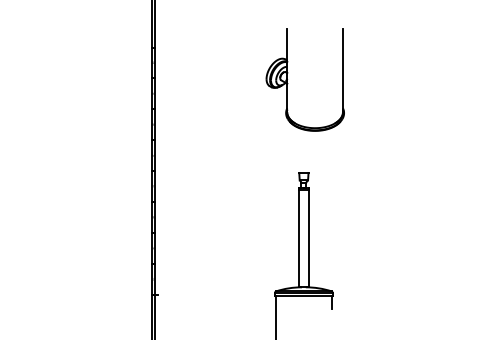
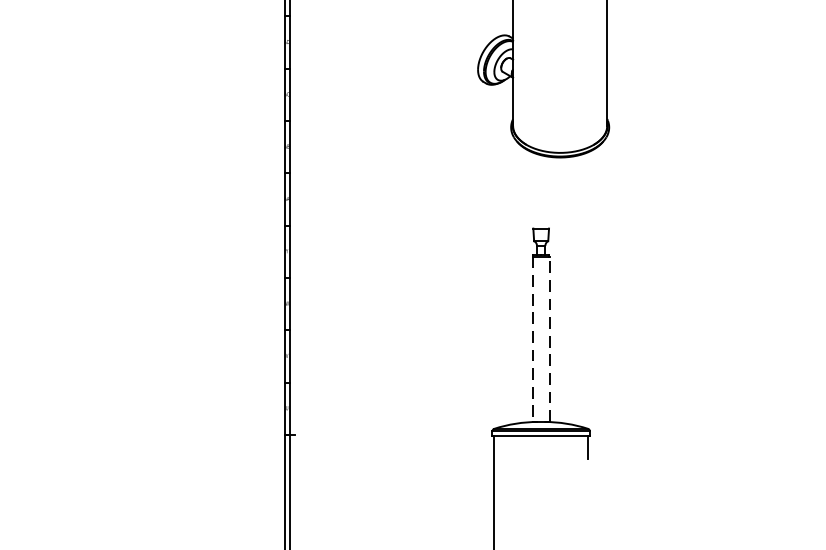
line: (298, 238) -> (532, 339), solid -> dashed
line: (308, 238) -> (548, 339), solid -> dashed

